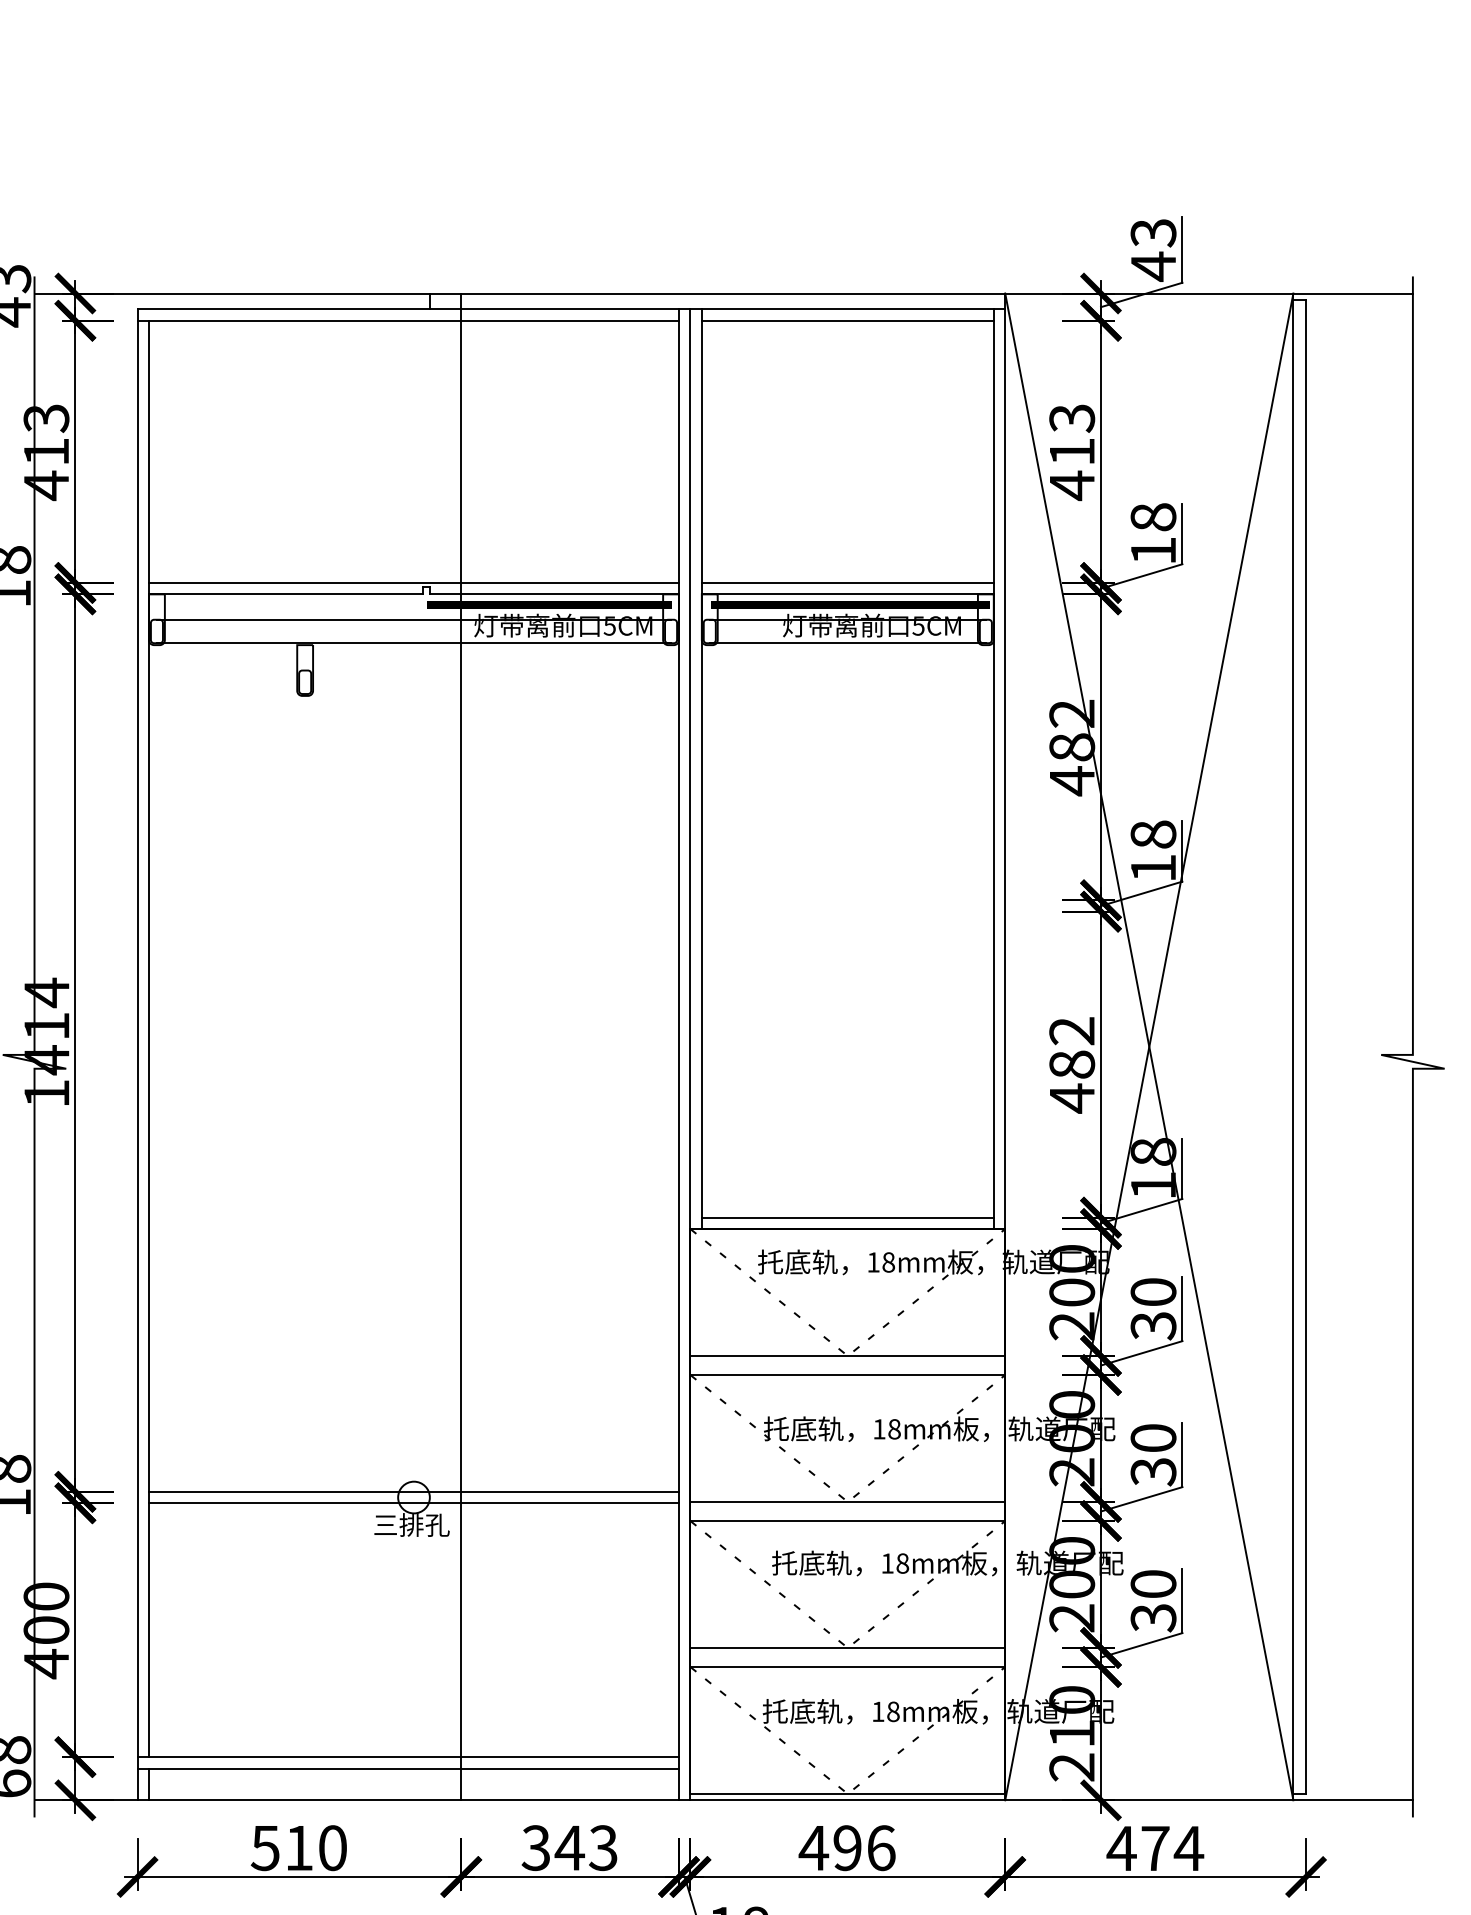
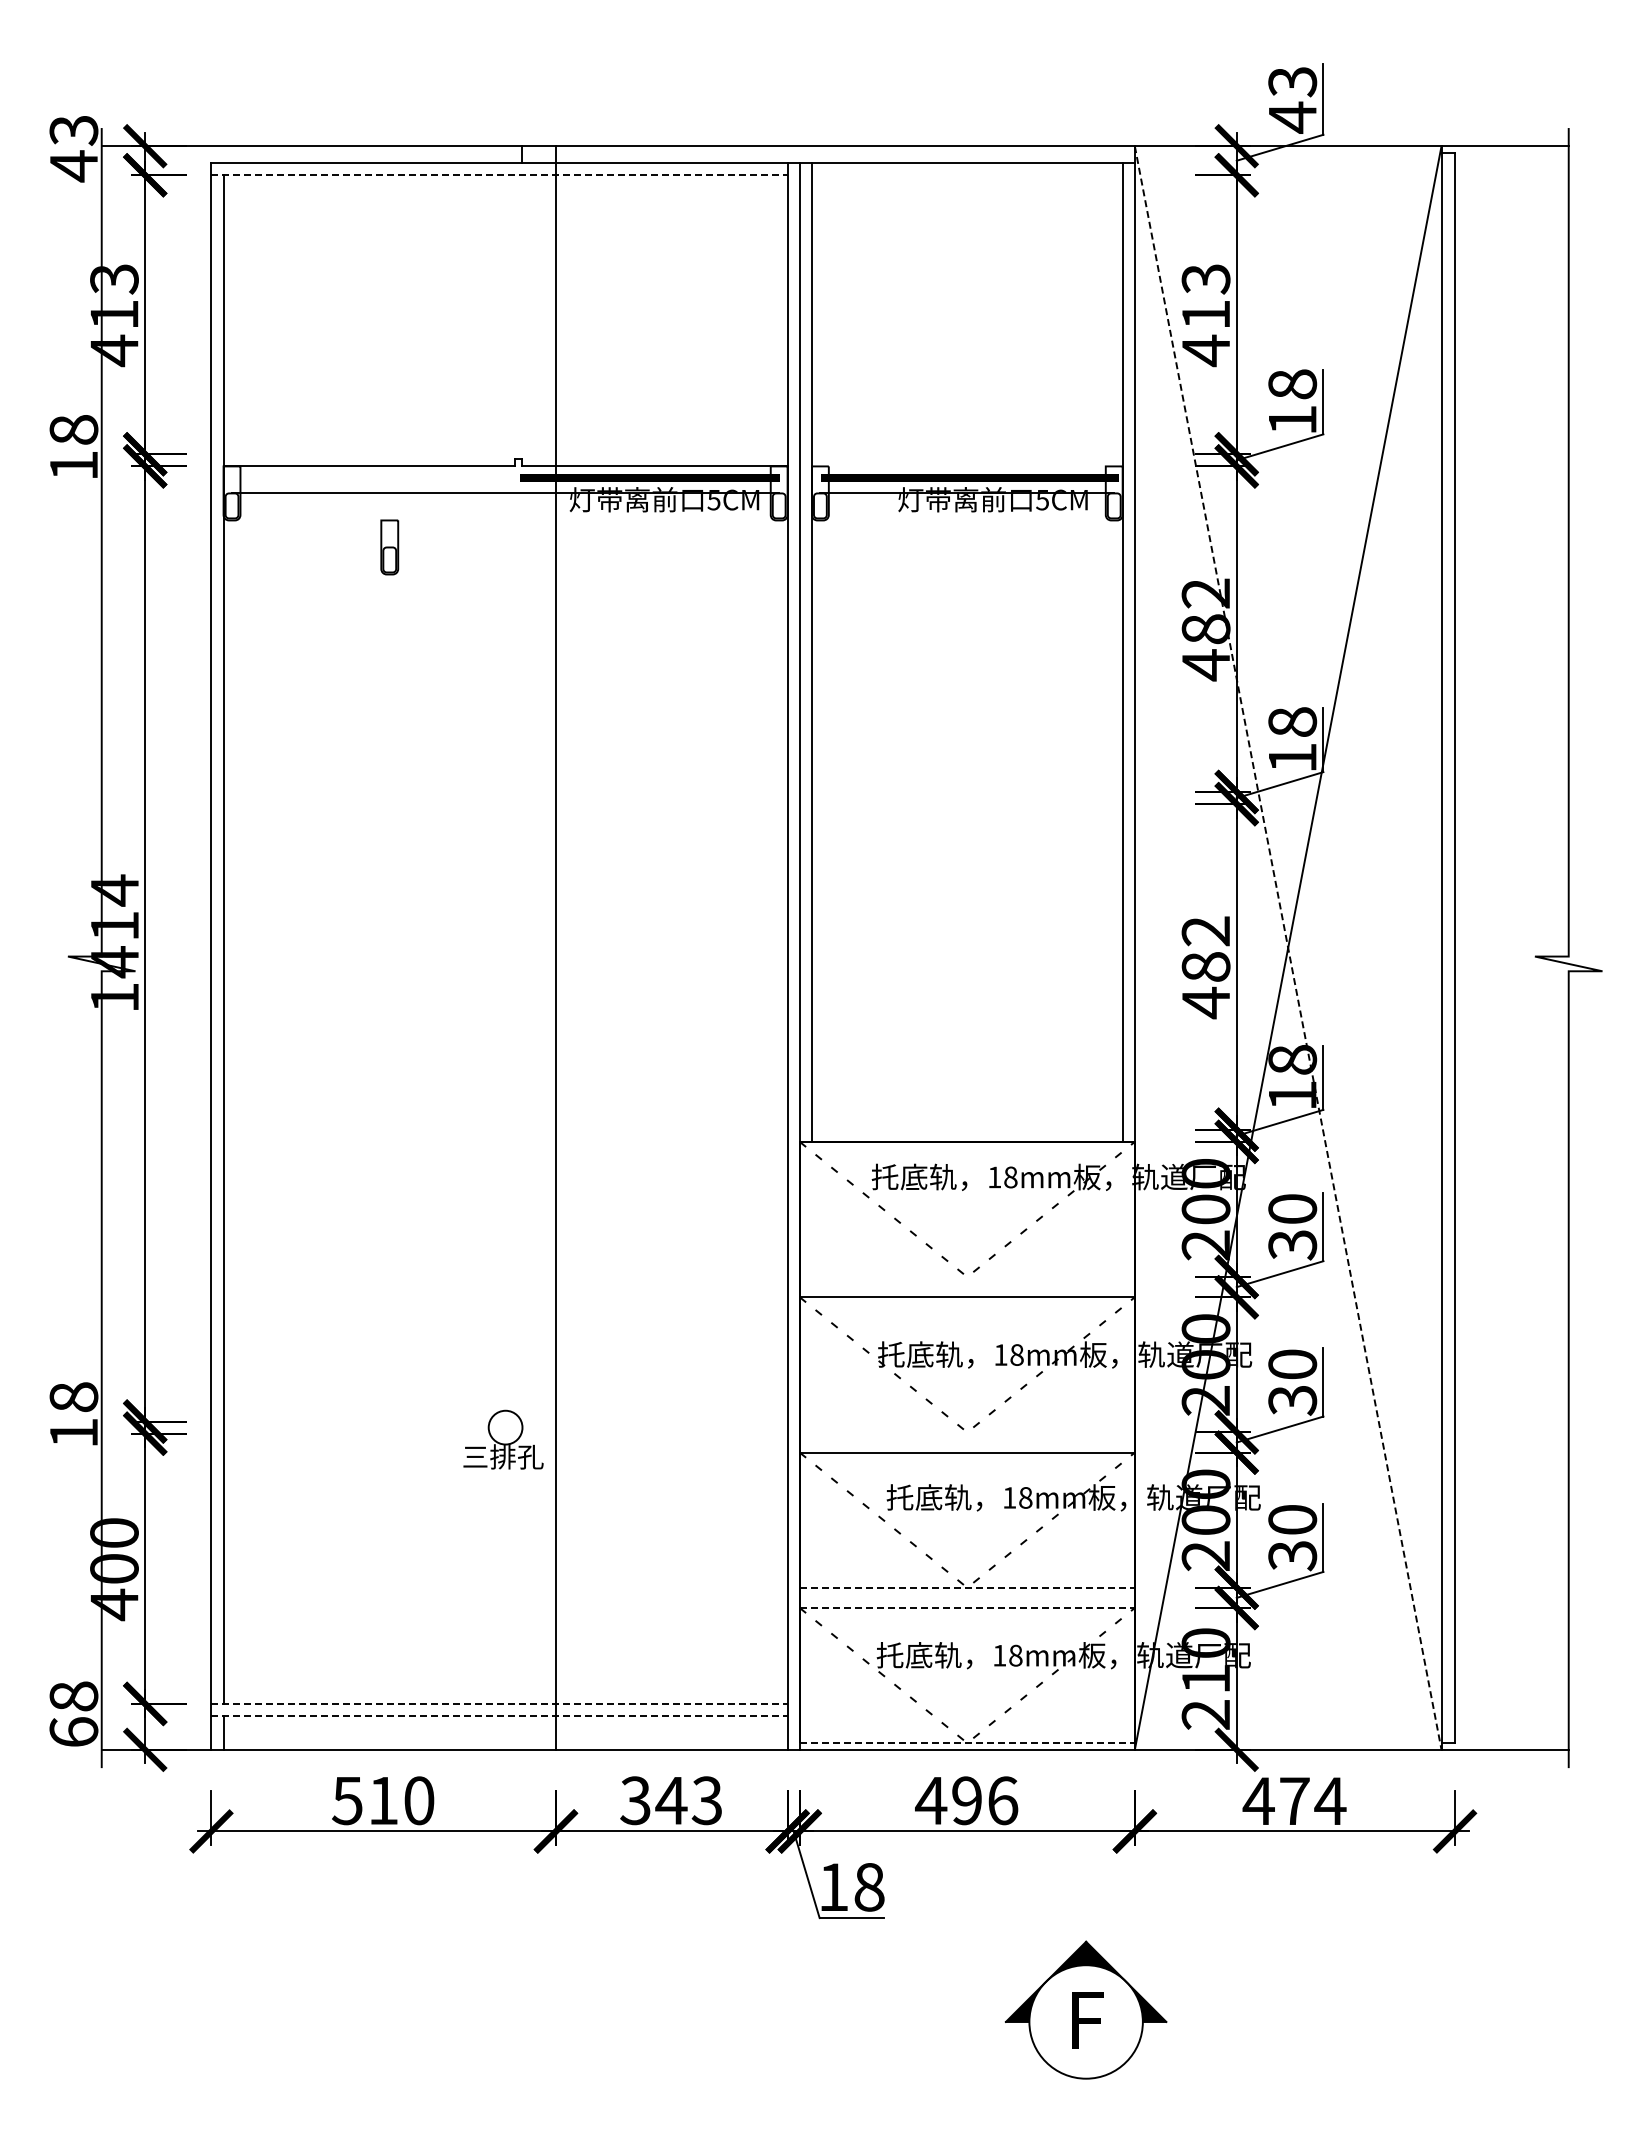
line: (409, 321) -> (500, 175), solid -> dashed
line: (847, 321) -> (966, 175), removed
line: (413, 583) -> (505, 454), removed
line: (847, 583) -> (966, 454), removed
line: (847, 594) -> (966, 466), removed
line: (413, 643) -> (505, 518), removed
line: (847, 643) -> (967, 518), removed
line: (1149, 1047) -> (1288, 948), solid -> dashed
line: (847, 1217) -> (966, 1129), removed
line: (847, 1356) -> (966, 1277), removed
line: (413, 1491) -> (505, 1421), removed
line: (847, 1502) -> (966, 1432), removed
line: (413, 1503) -> (505, 1433), removed
line: (847, 1647) -> (967, 1587), solid -> dashed
line: (847, 1667) -> (967, 1608), solid -> dashed
line: (409, 1756) -> (500, 1703), solid -> dashed
line: (409, 1768) -> (500, 1716), solid -> dashed
line: (847, 1794) -> (967, 1743), solid -> dashed

